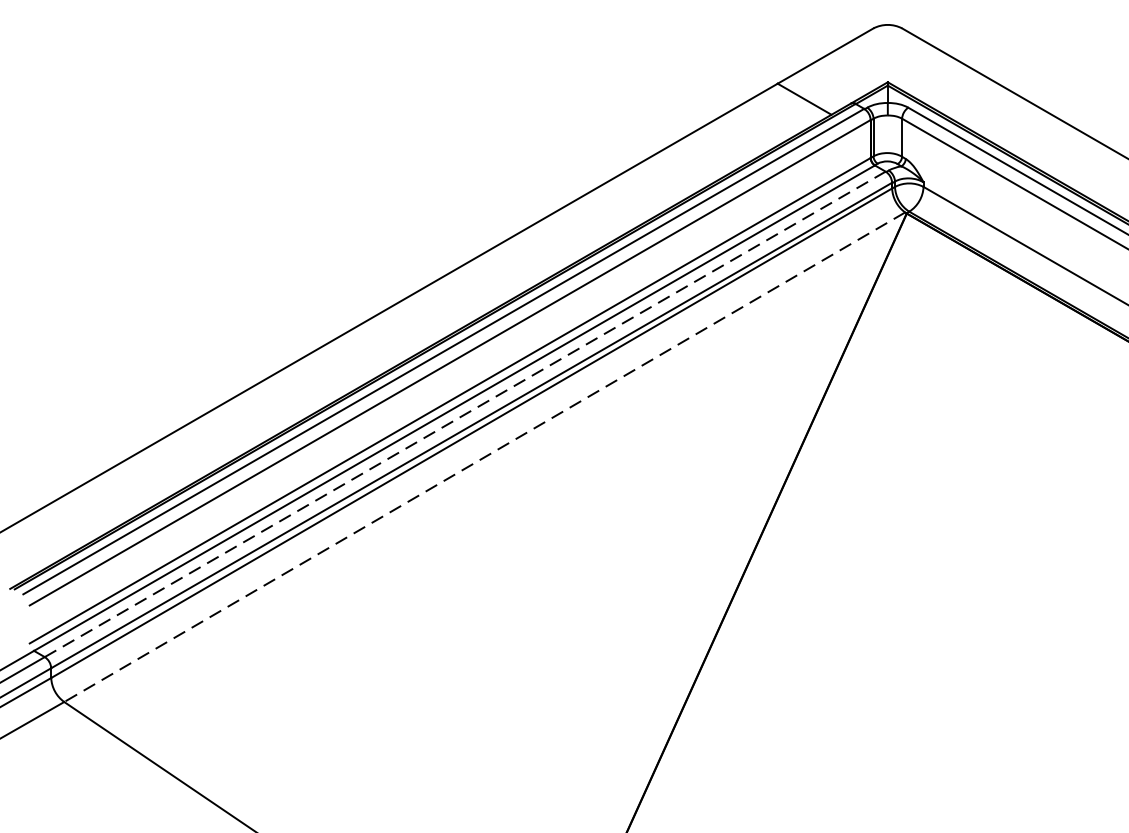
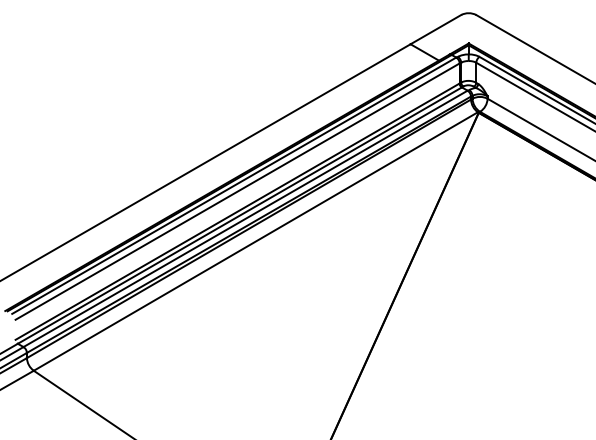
line: (466, 413) -> (246, 218), dashed -> solid
line: (484, 457) -> (255, 241), dashed -> solid

